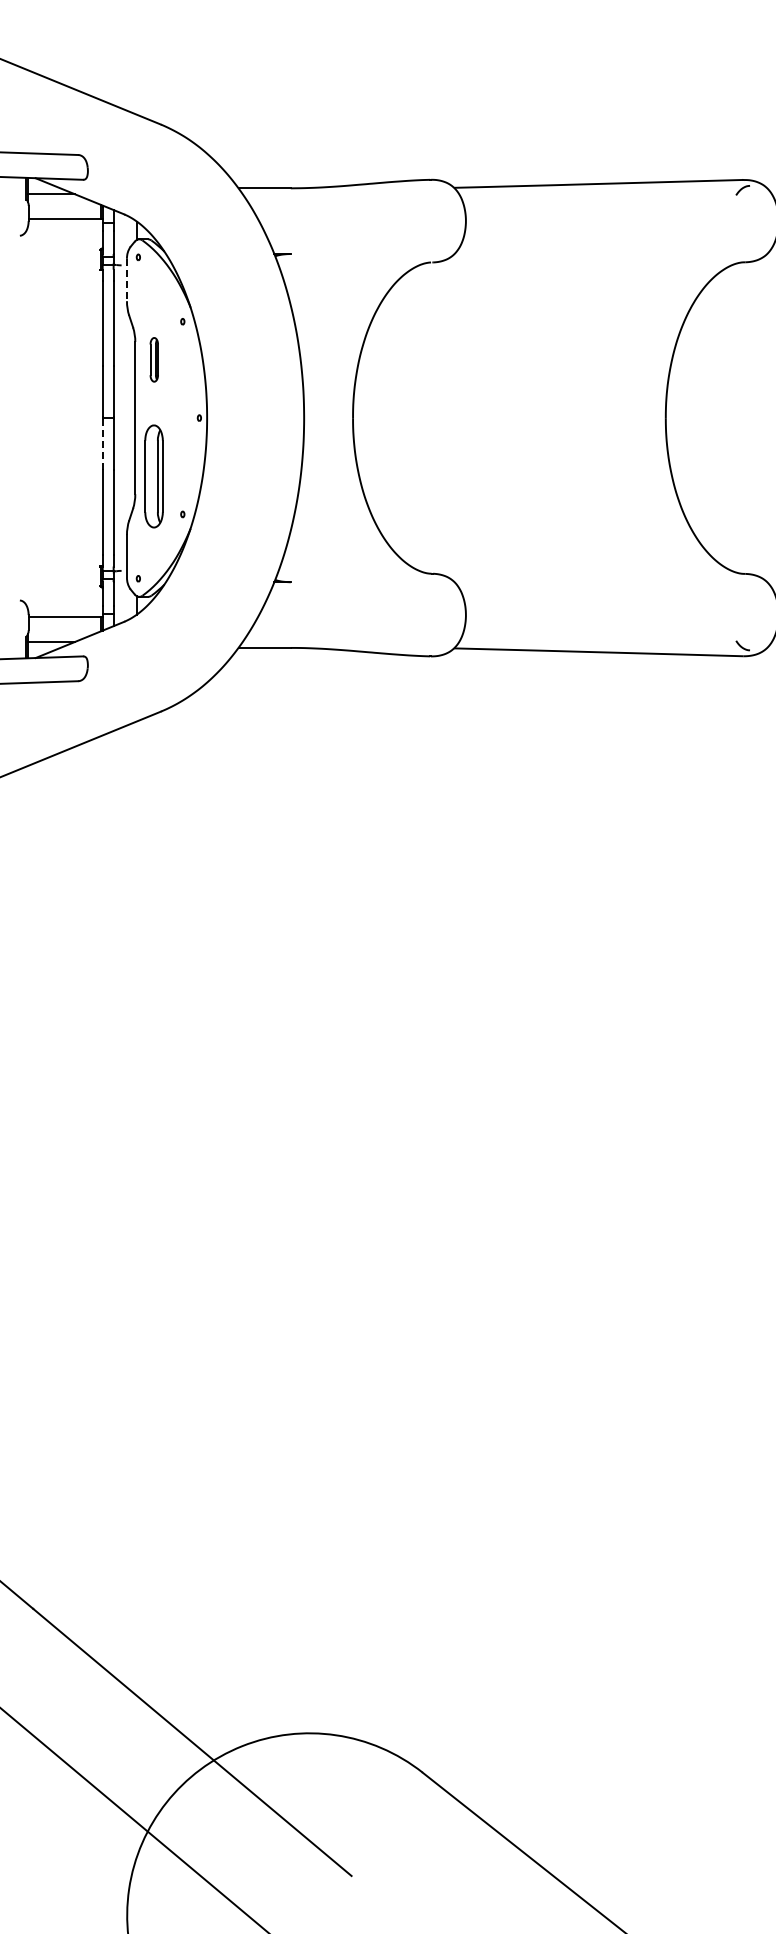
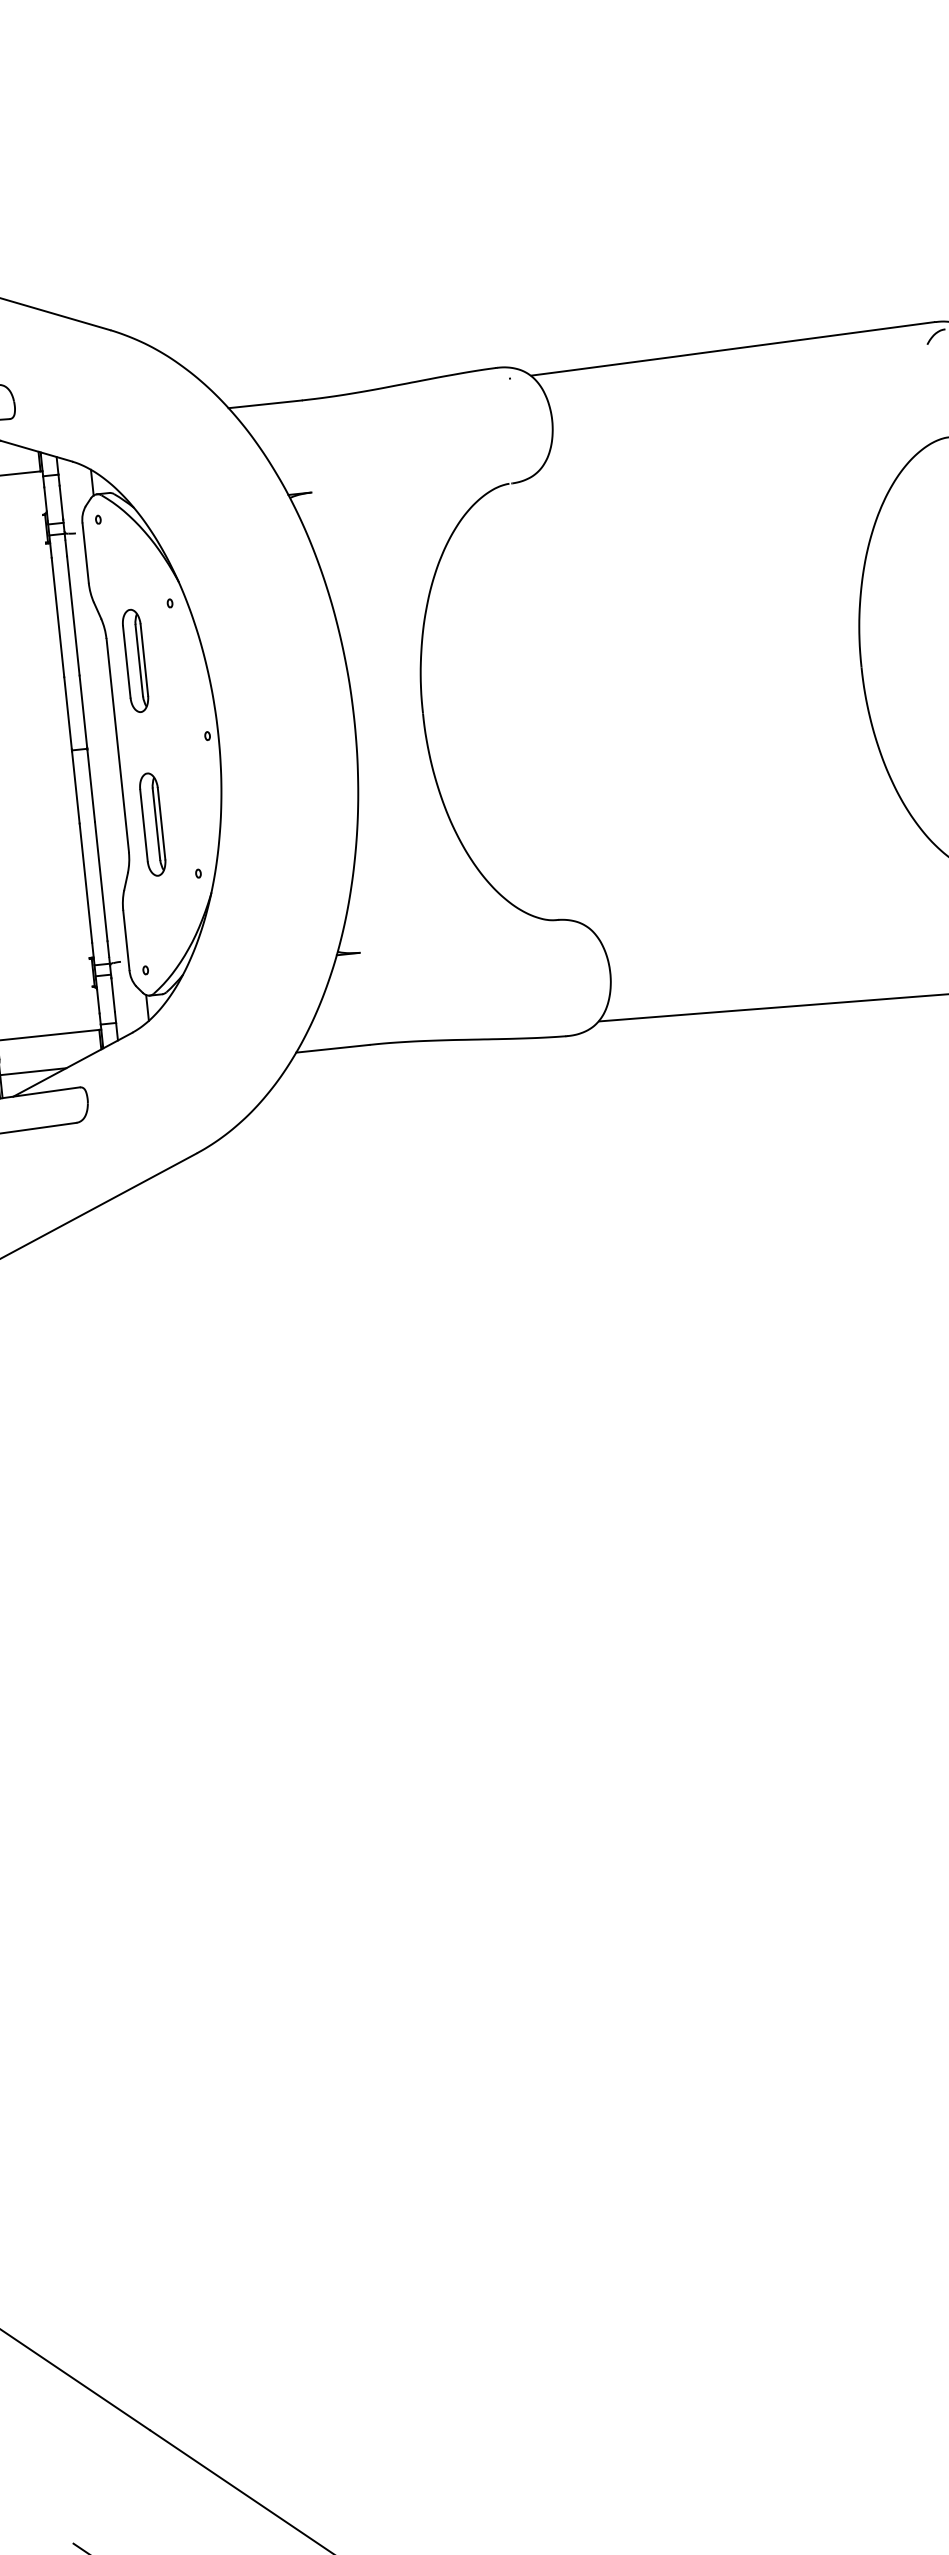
line: (126, 280) -> (85, 553), dashed -> solid
part: (154, 359) -> (135, 660), size x1.67
line: (102, 444) -> (75, 787), dashed -> solid
part: (154, 476) -> (153, 824), size x0.71

